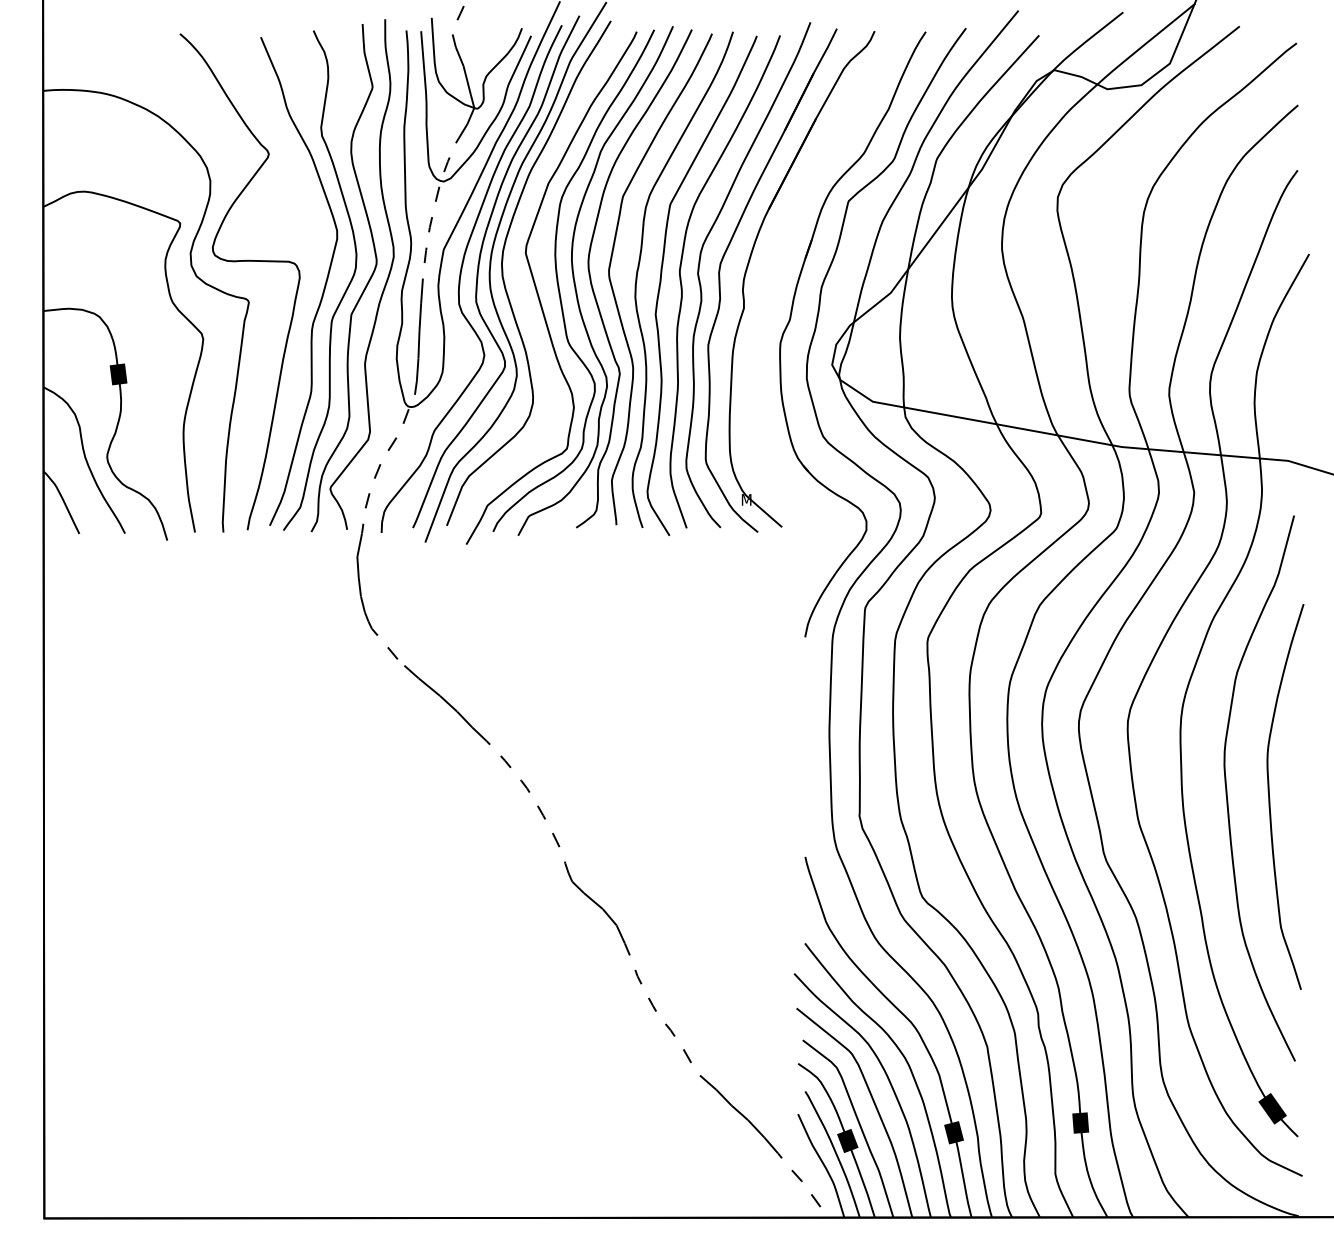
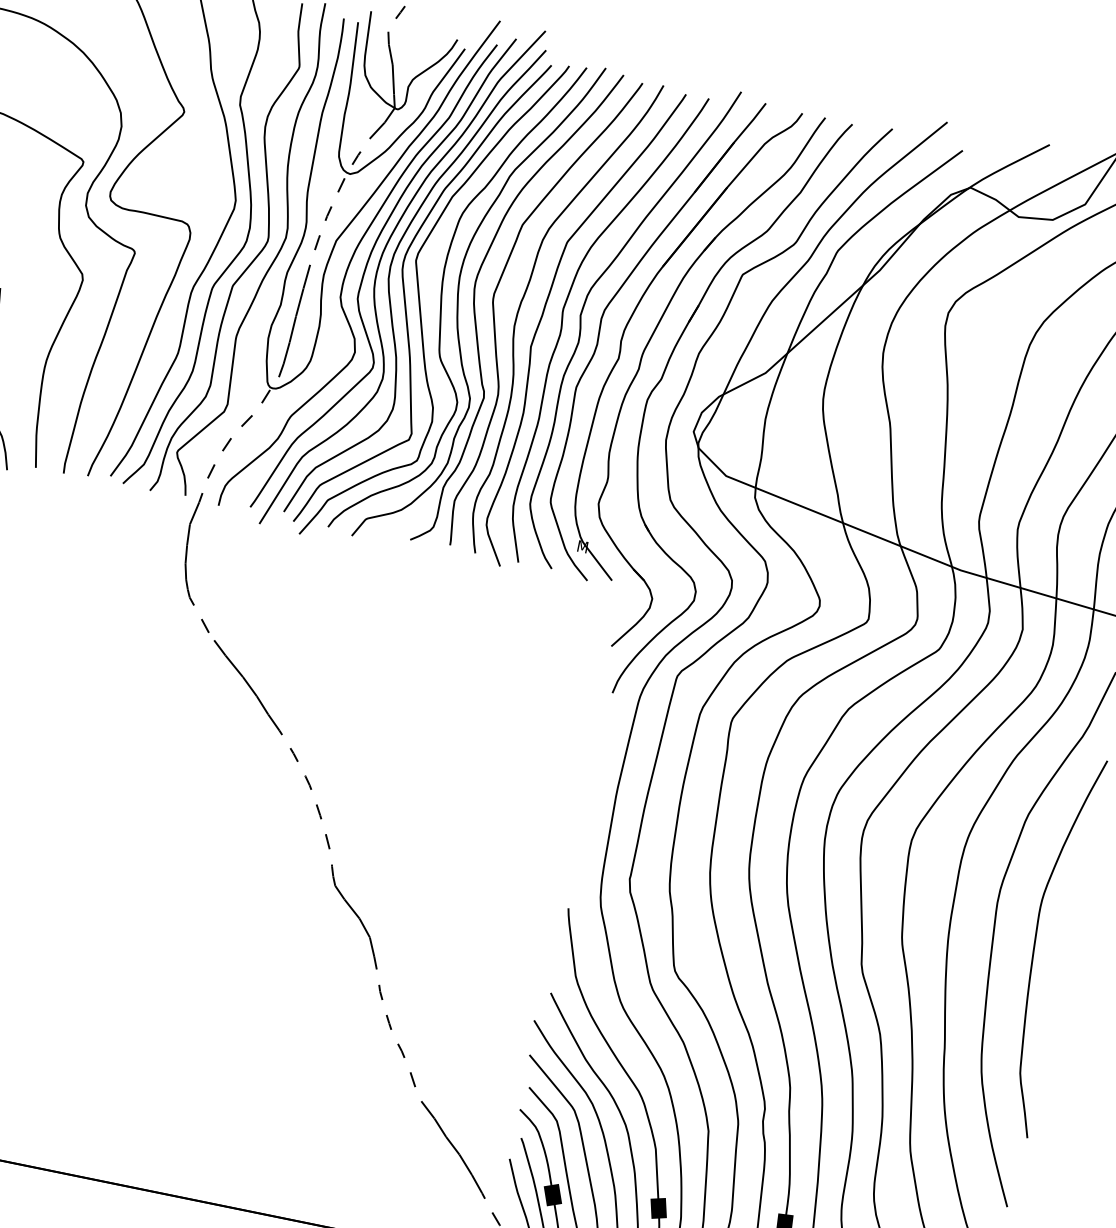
curve: (522, 289) -> (405, 295), added
part: (767, 303) -> (642, 358), added

